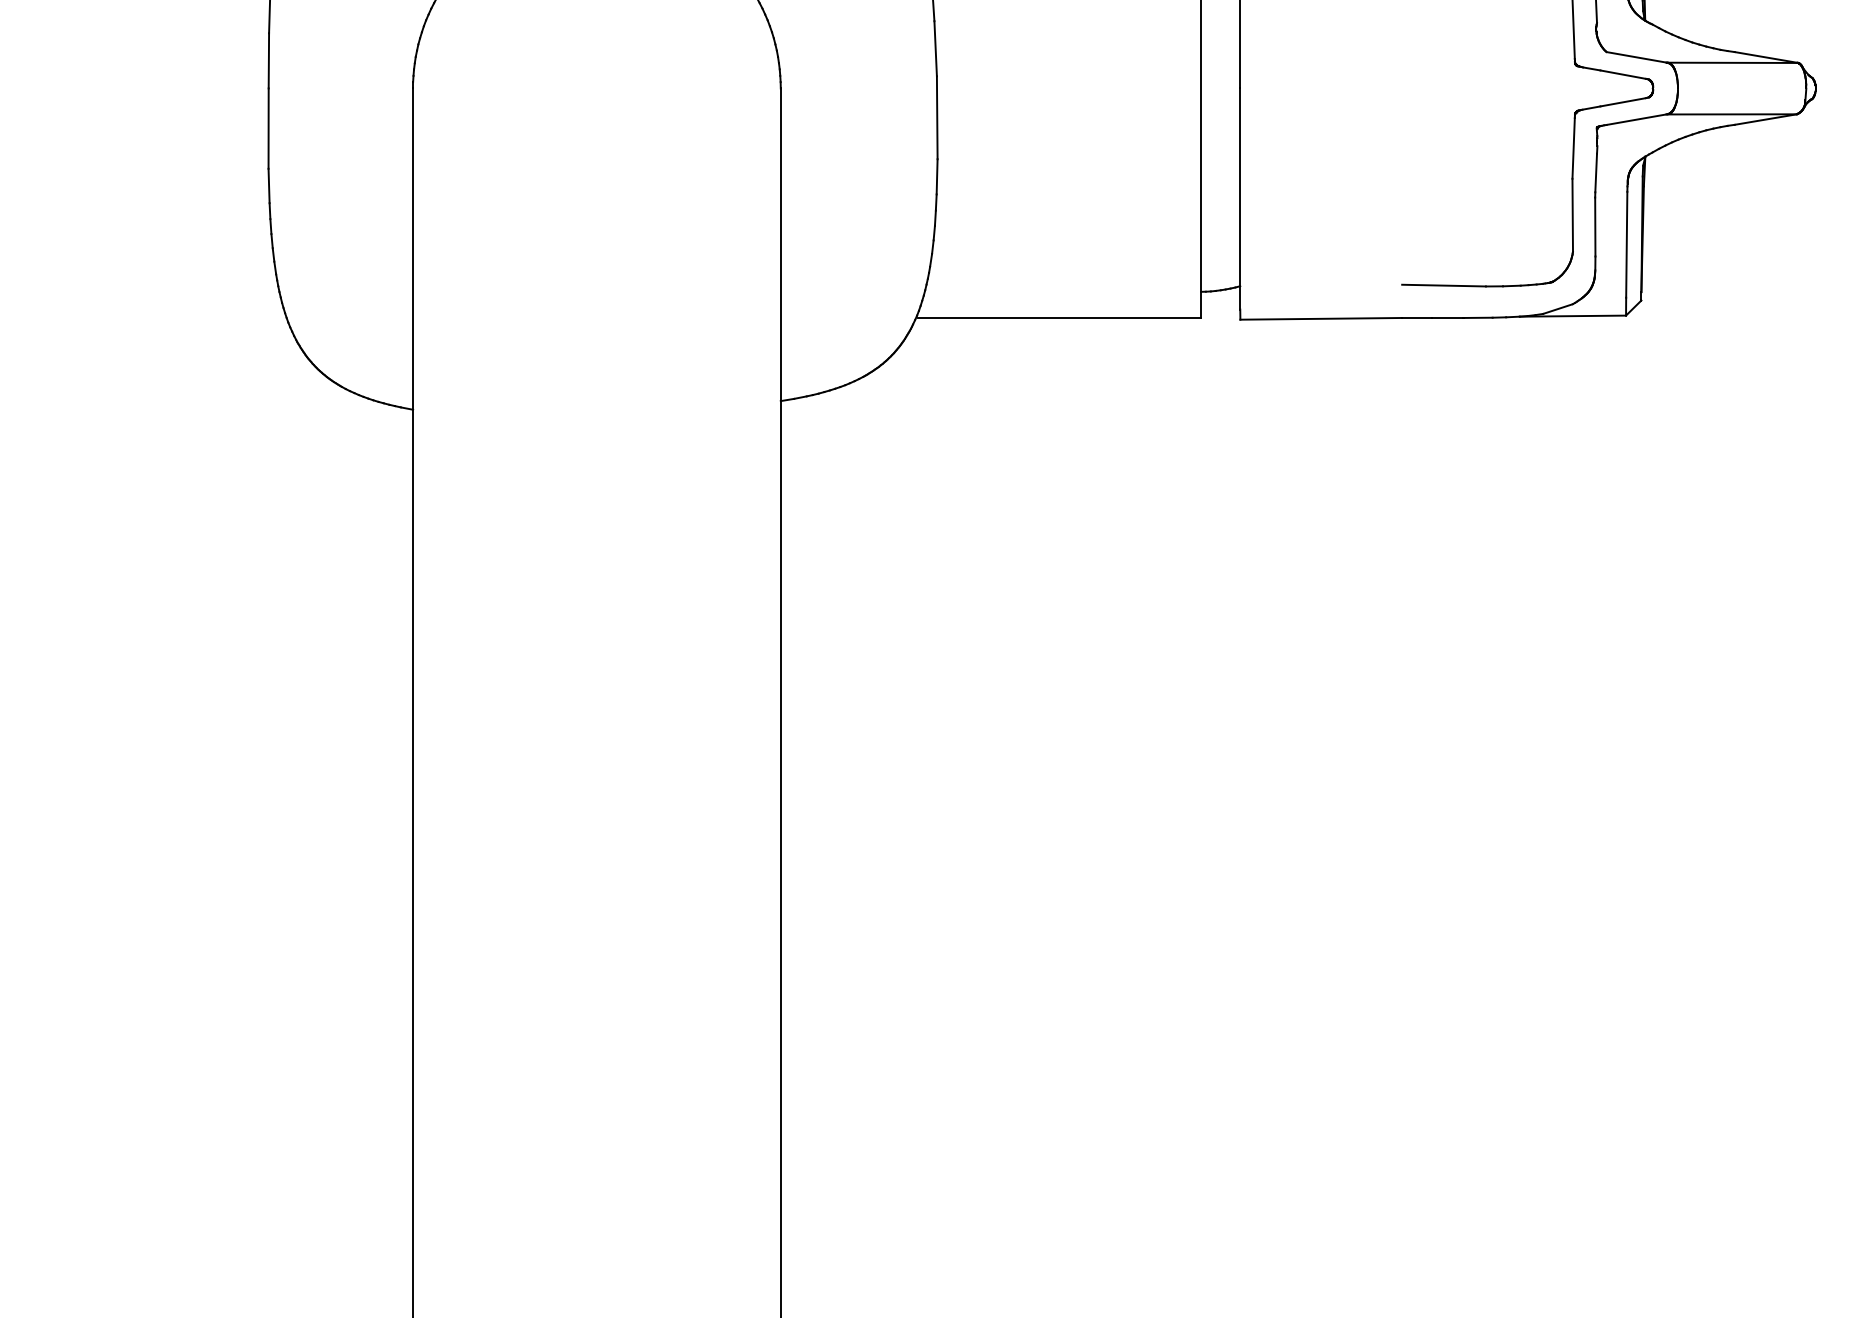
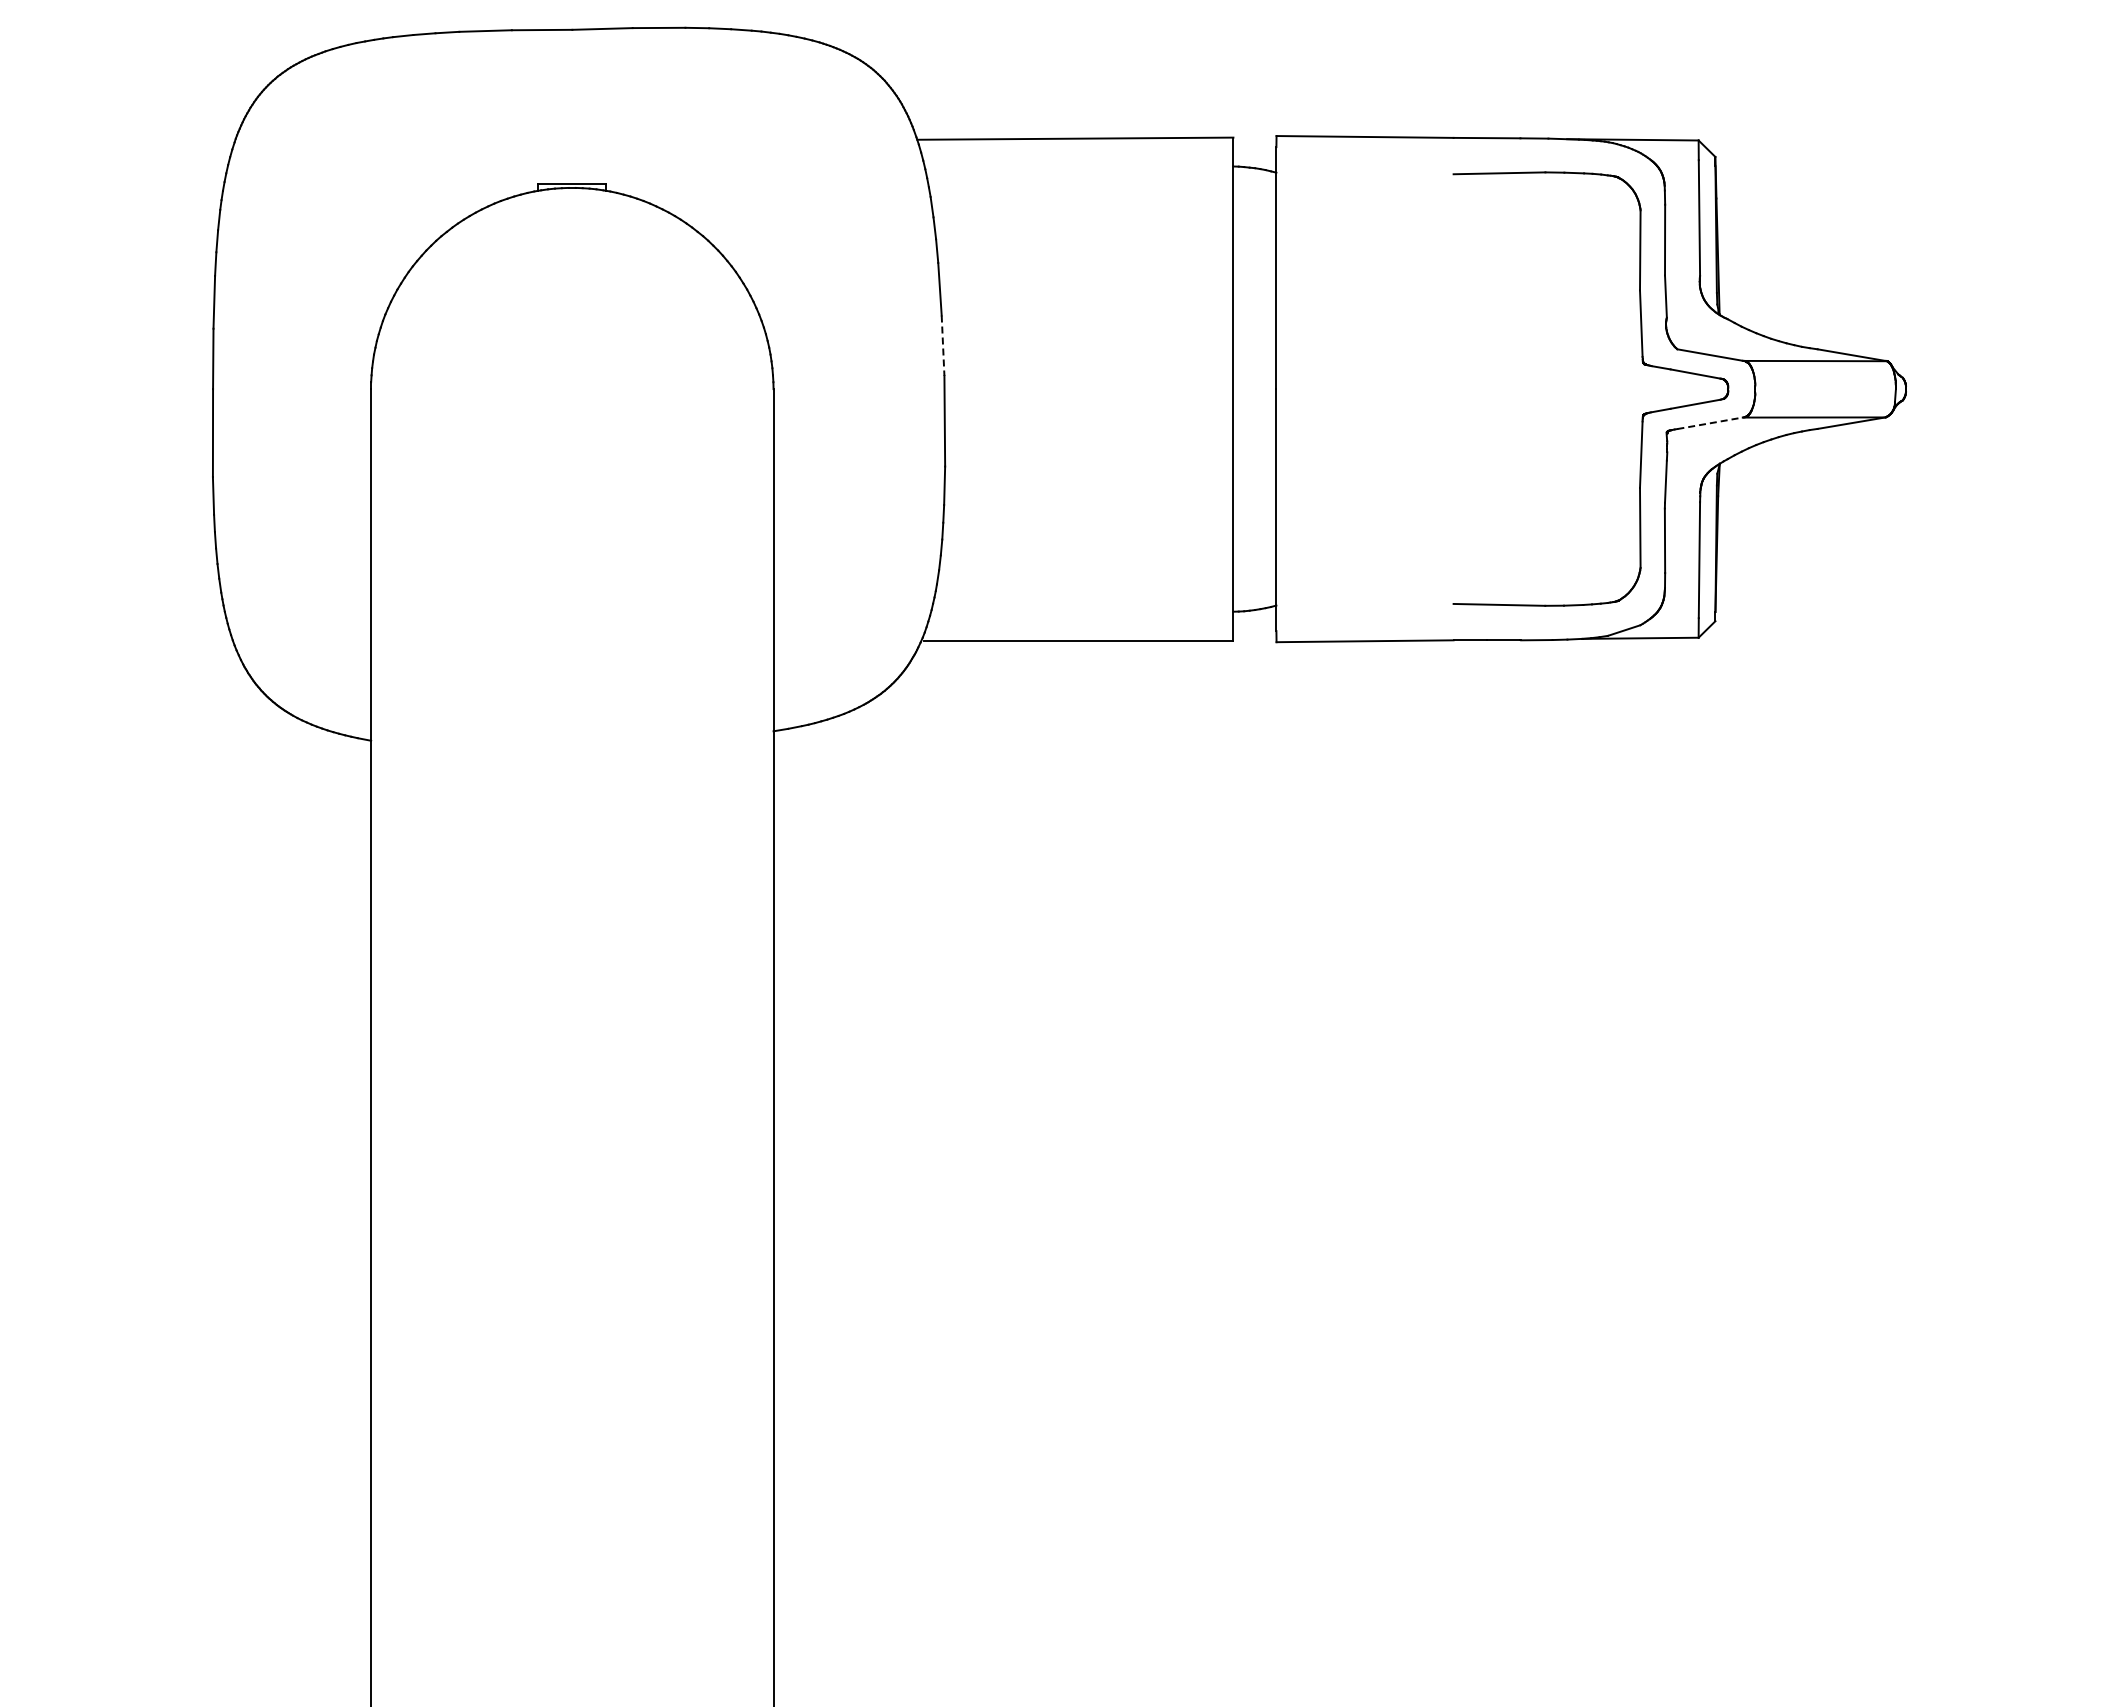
line: (936, 49) -> (943, 346), solid -> dashed
line: (1636, 119) -> (1710, 423), solid -> dashed

